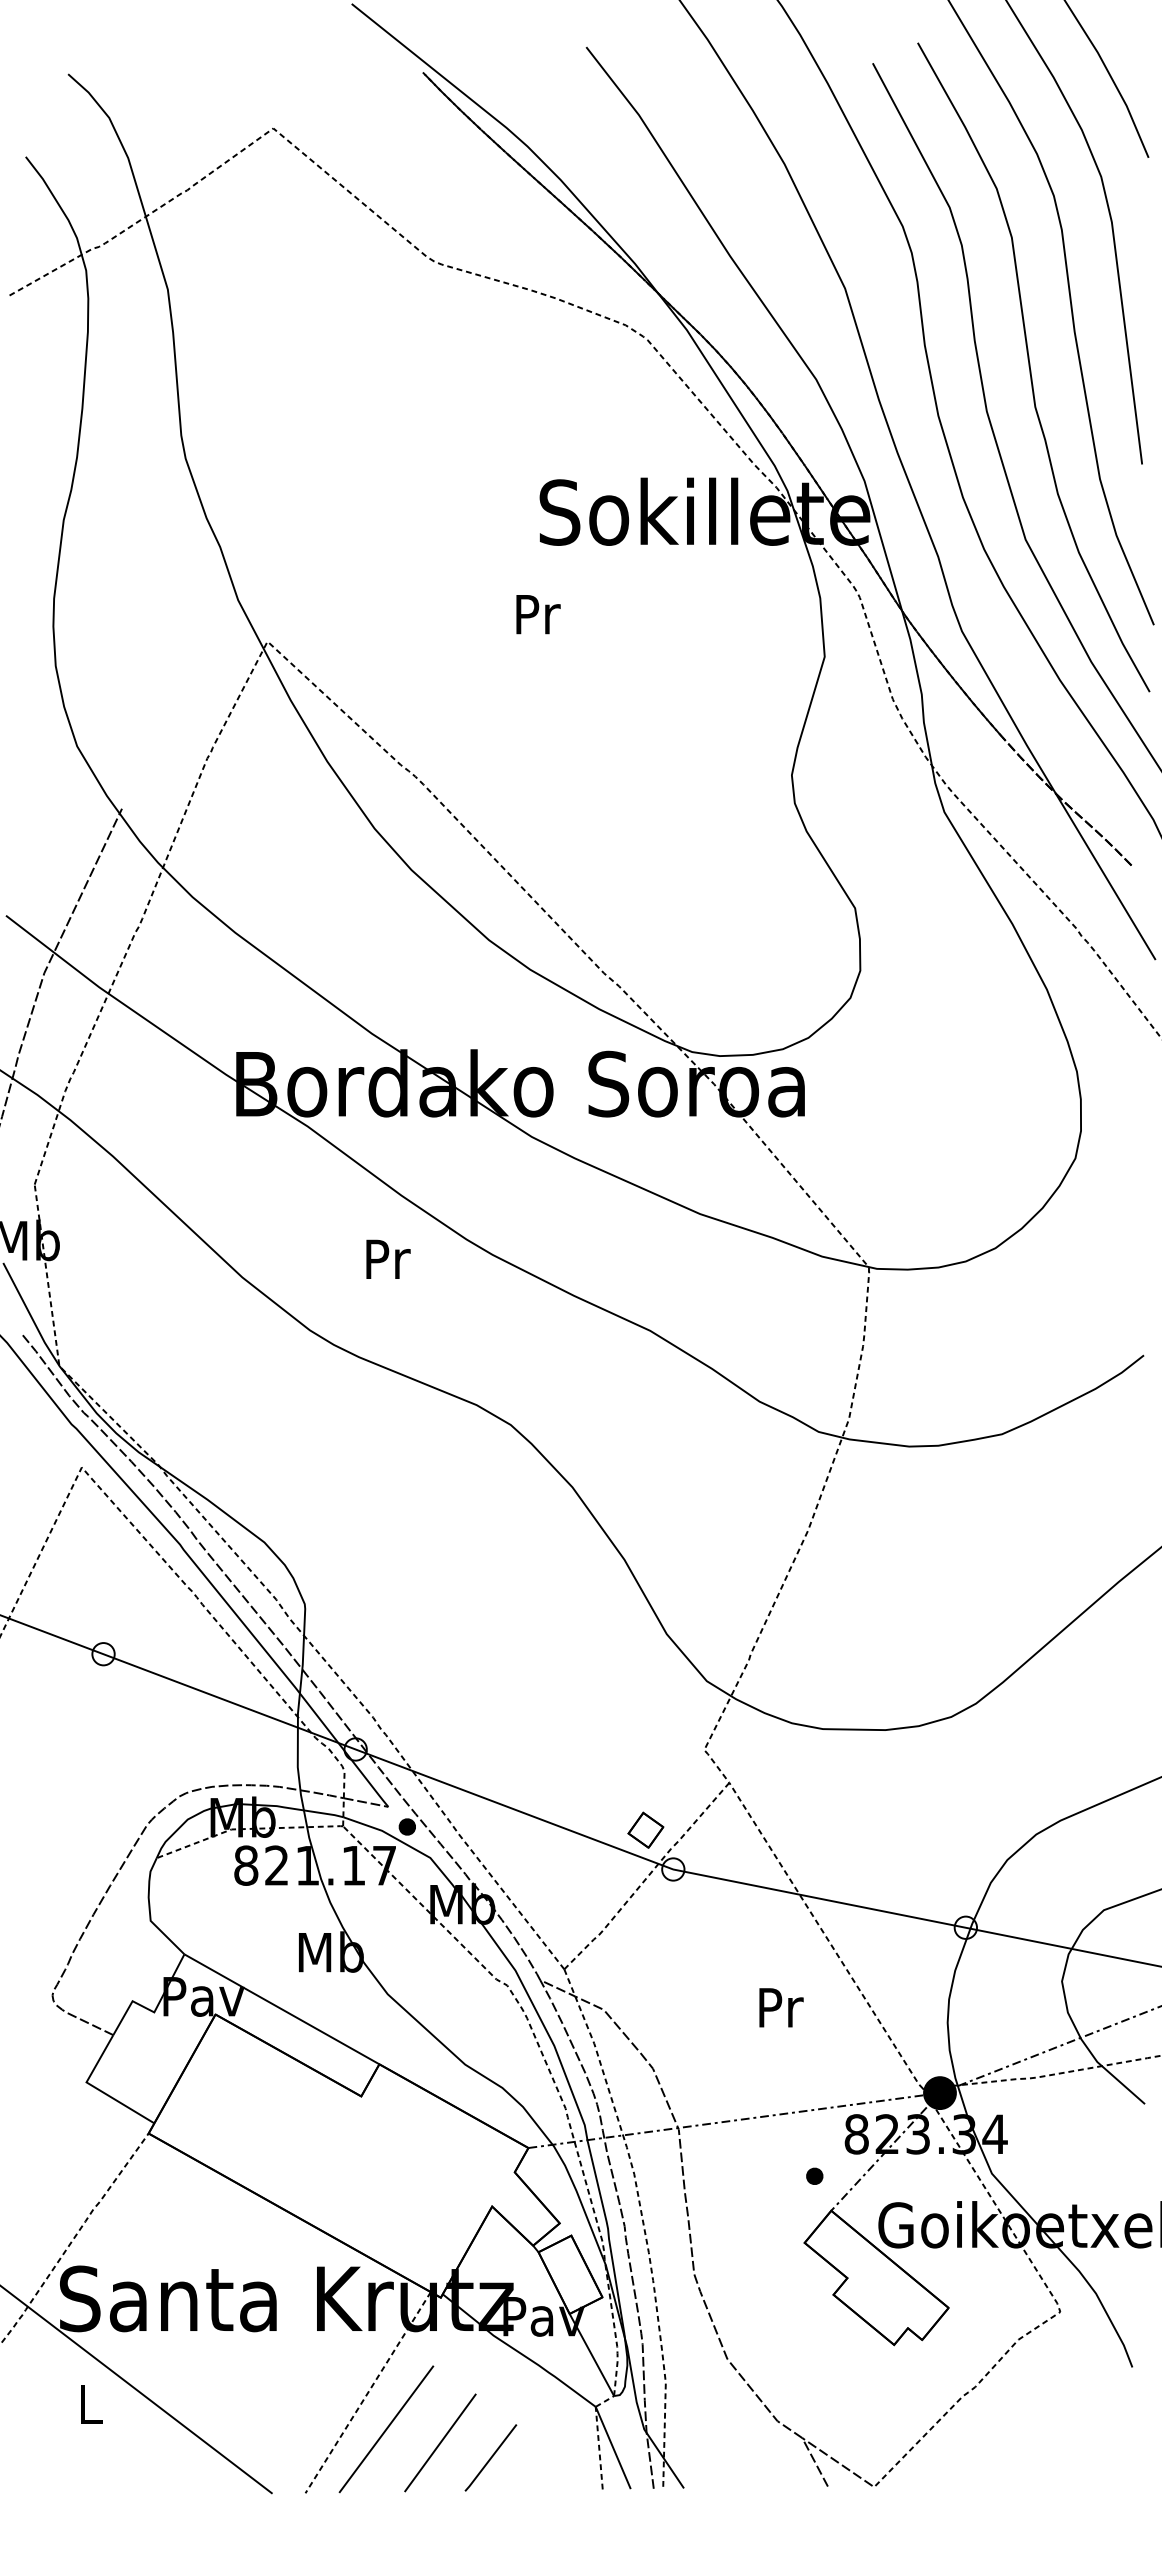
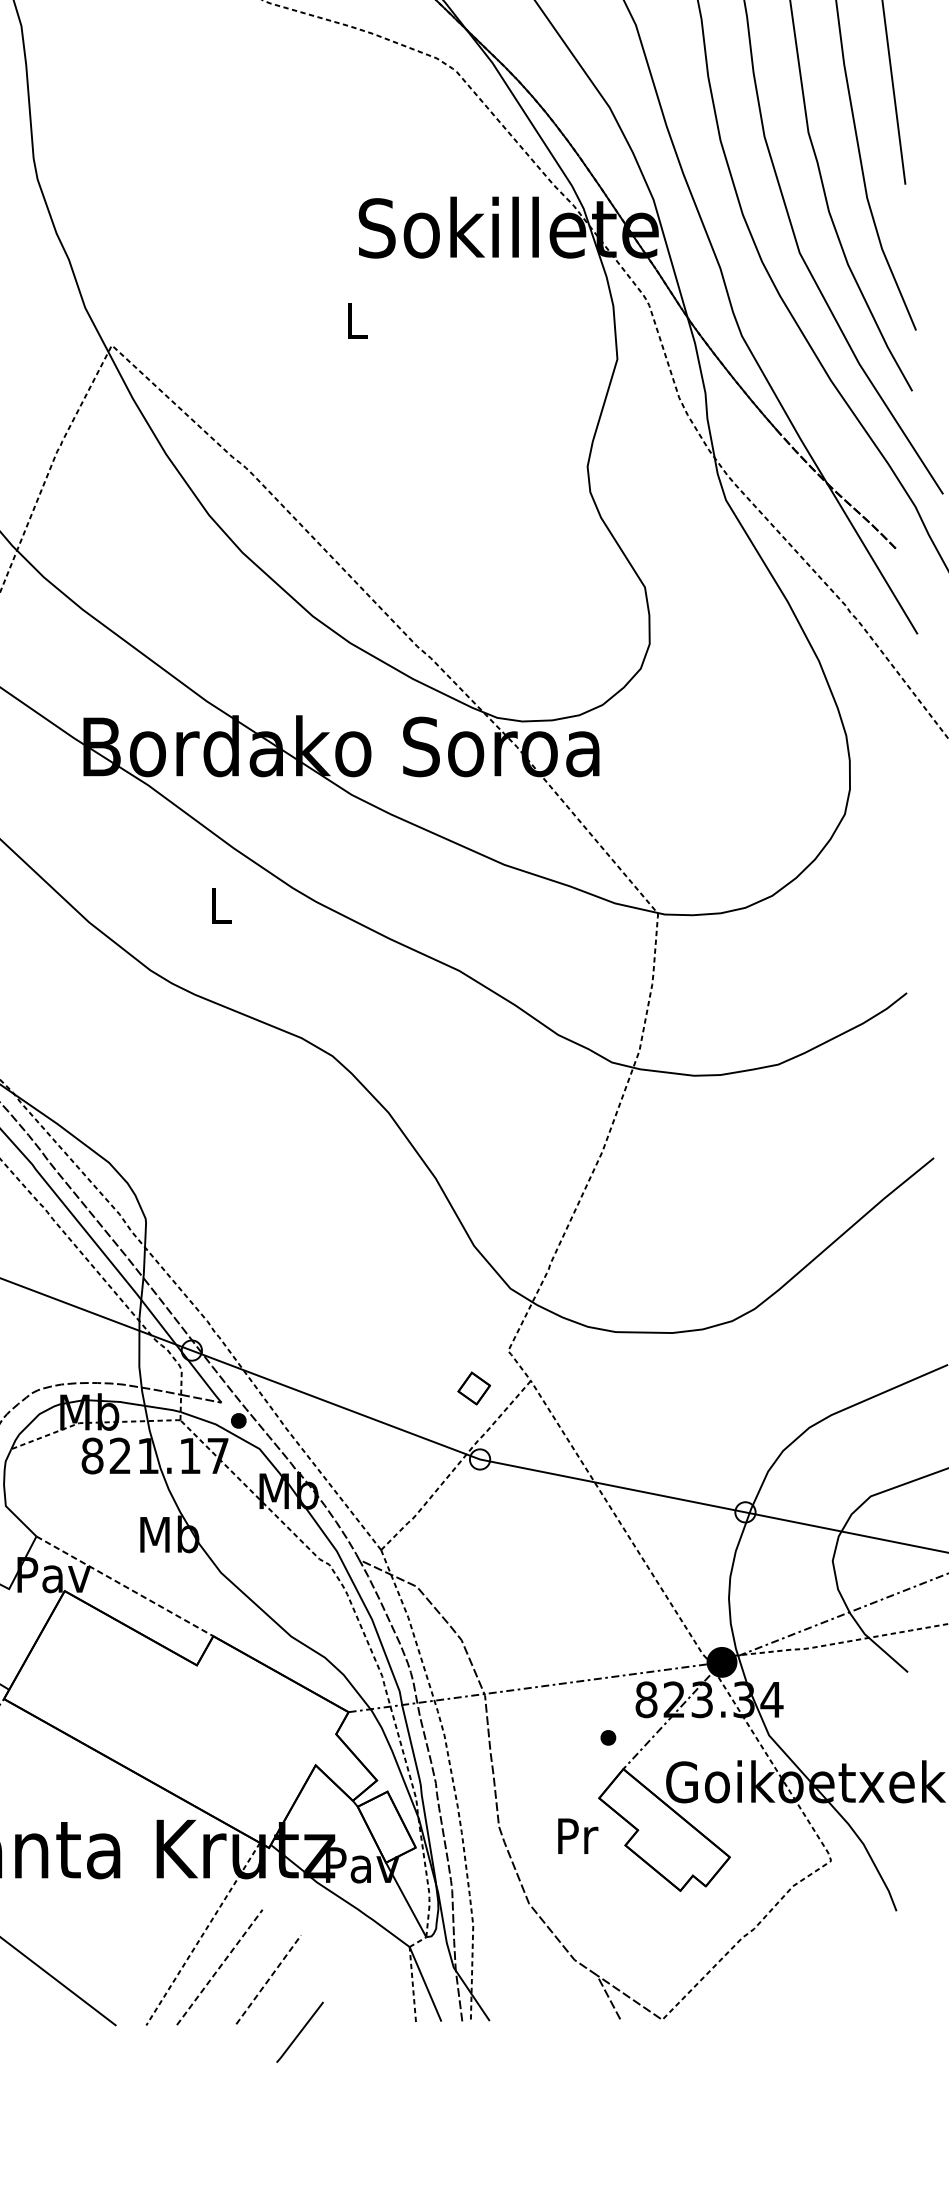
text: (538, 614) -> (357, 320), Pr -> L
text: (388, 1258) -> (221, 905), Pr -> L
part: (645, 1829) -> (473, 1387), moved
text: (781, 2007) -> (578, 1836), moved
line: (281, 2009) -> (124, 1586), solid -> dashed
line: (386, 2428) -> (219, 1966), solid -> dashed
line: (440, 2442) -> (268, 1979), solid -> dashed
line: (490, 2457) -> (299, 2031), moved

